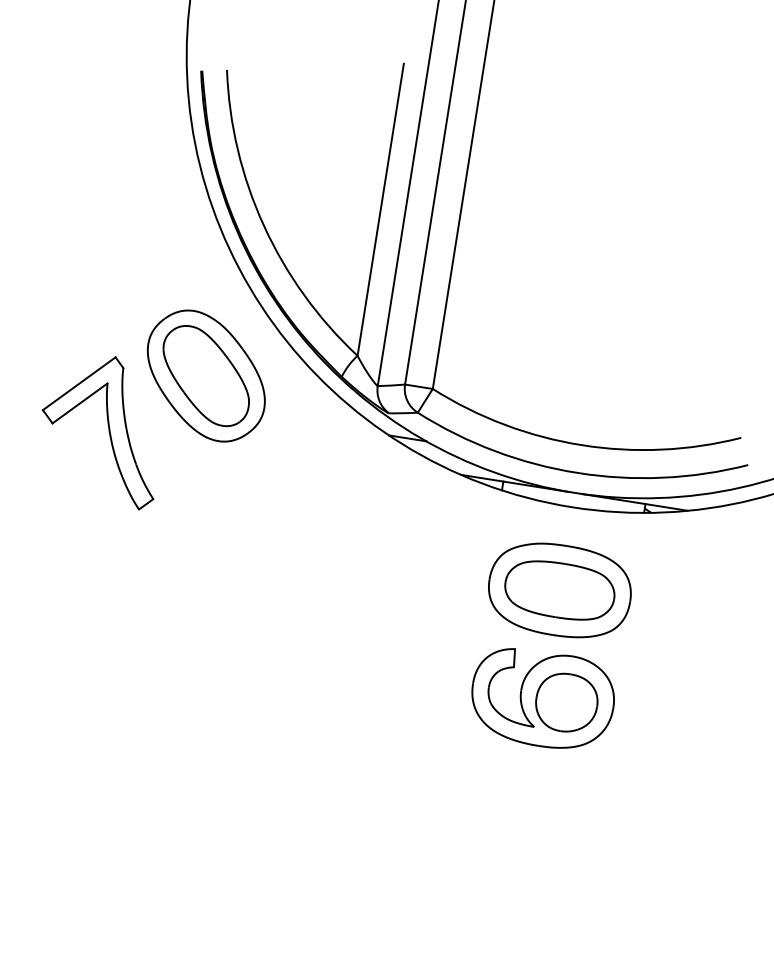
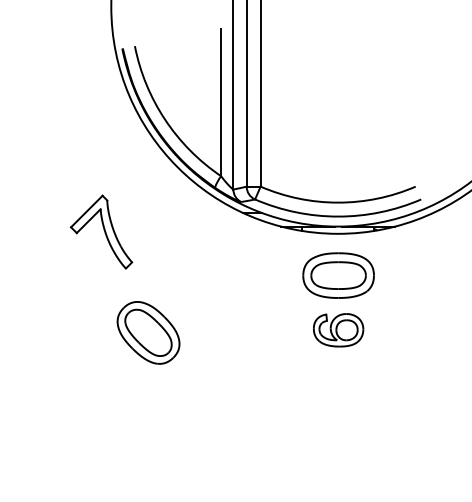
part: (206, 375) -> (148, 332), moved
part: (542, 699) -> (338, 330), size x0.7

